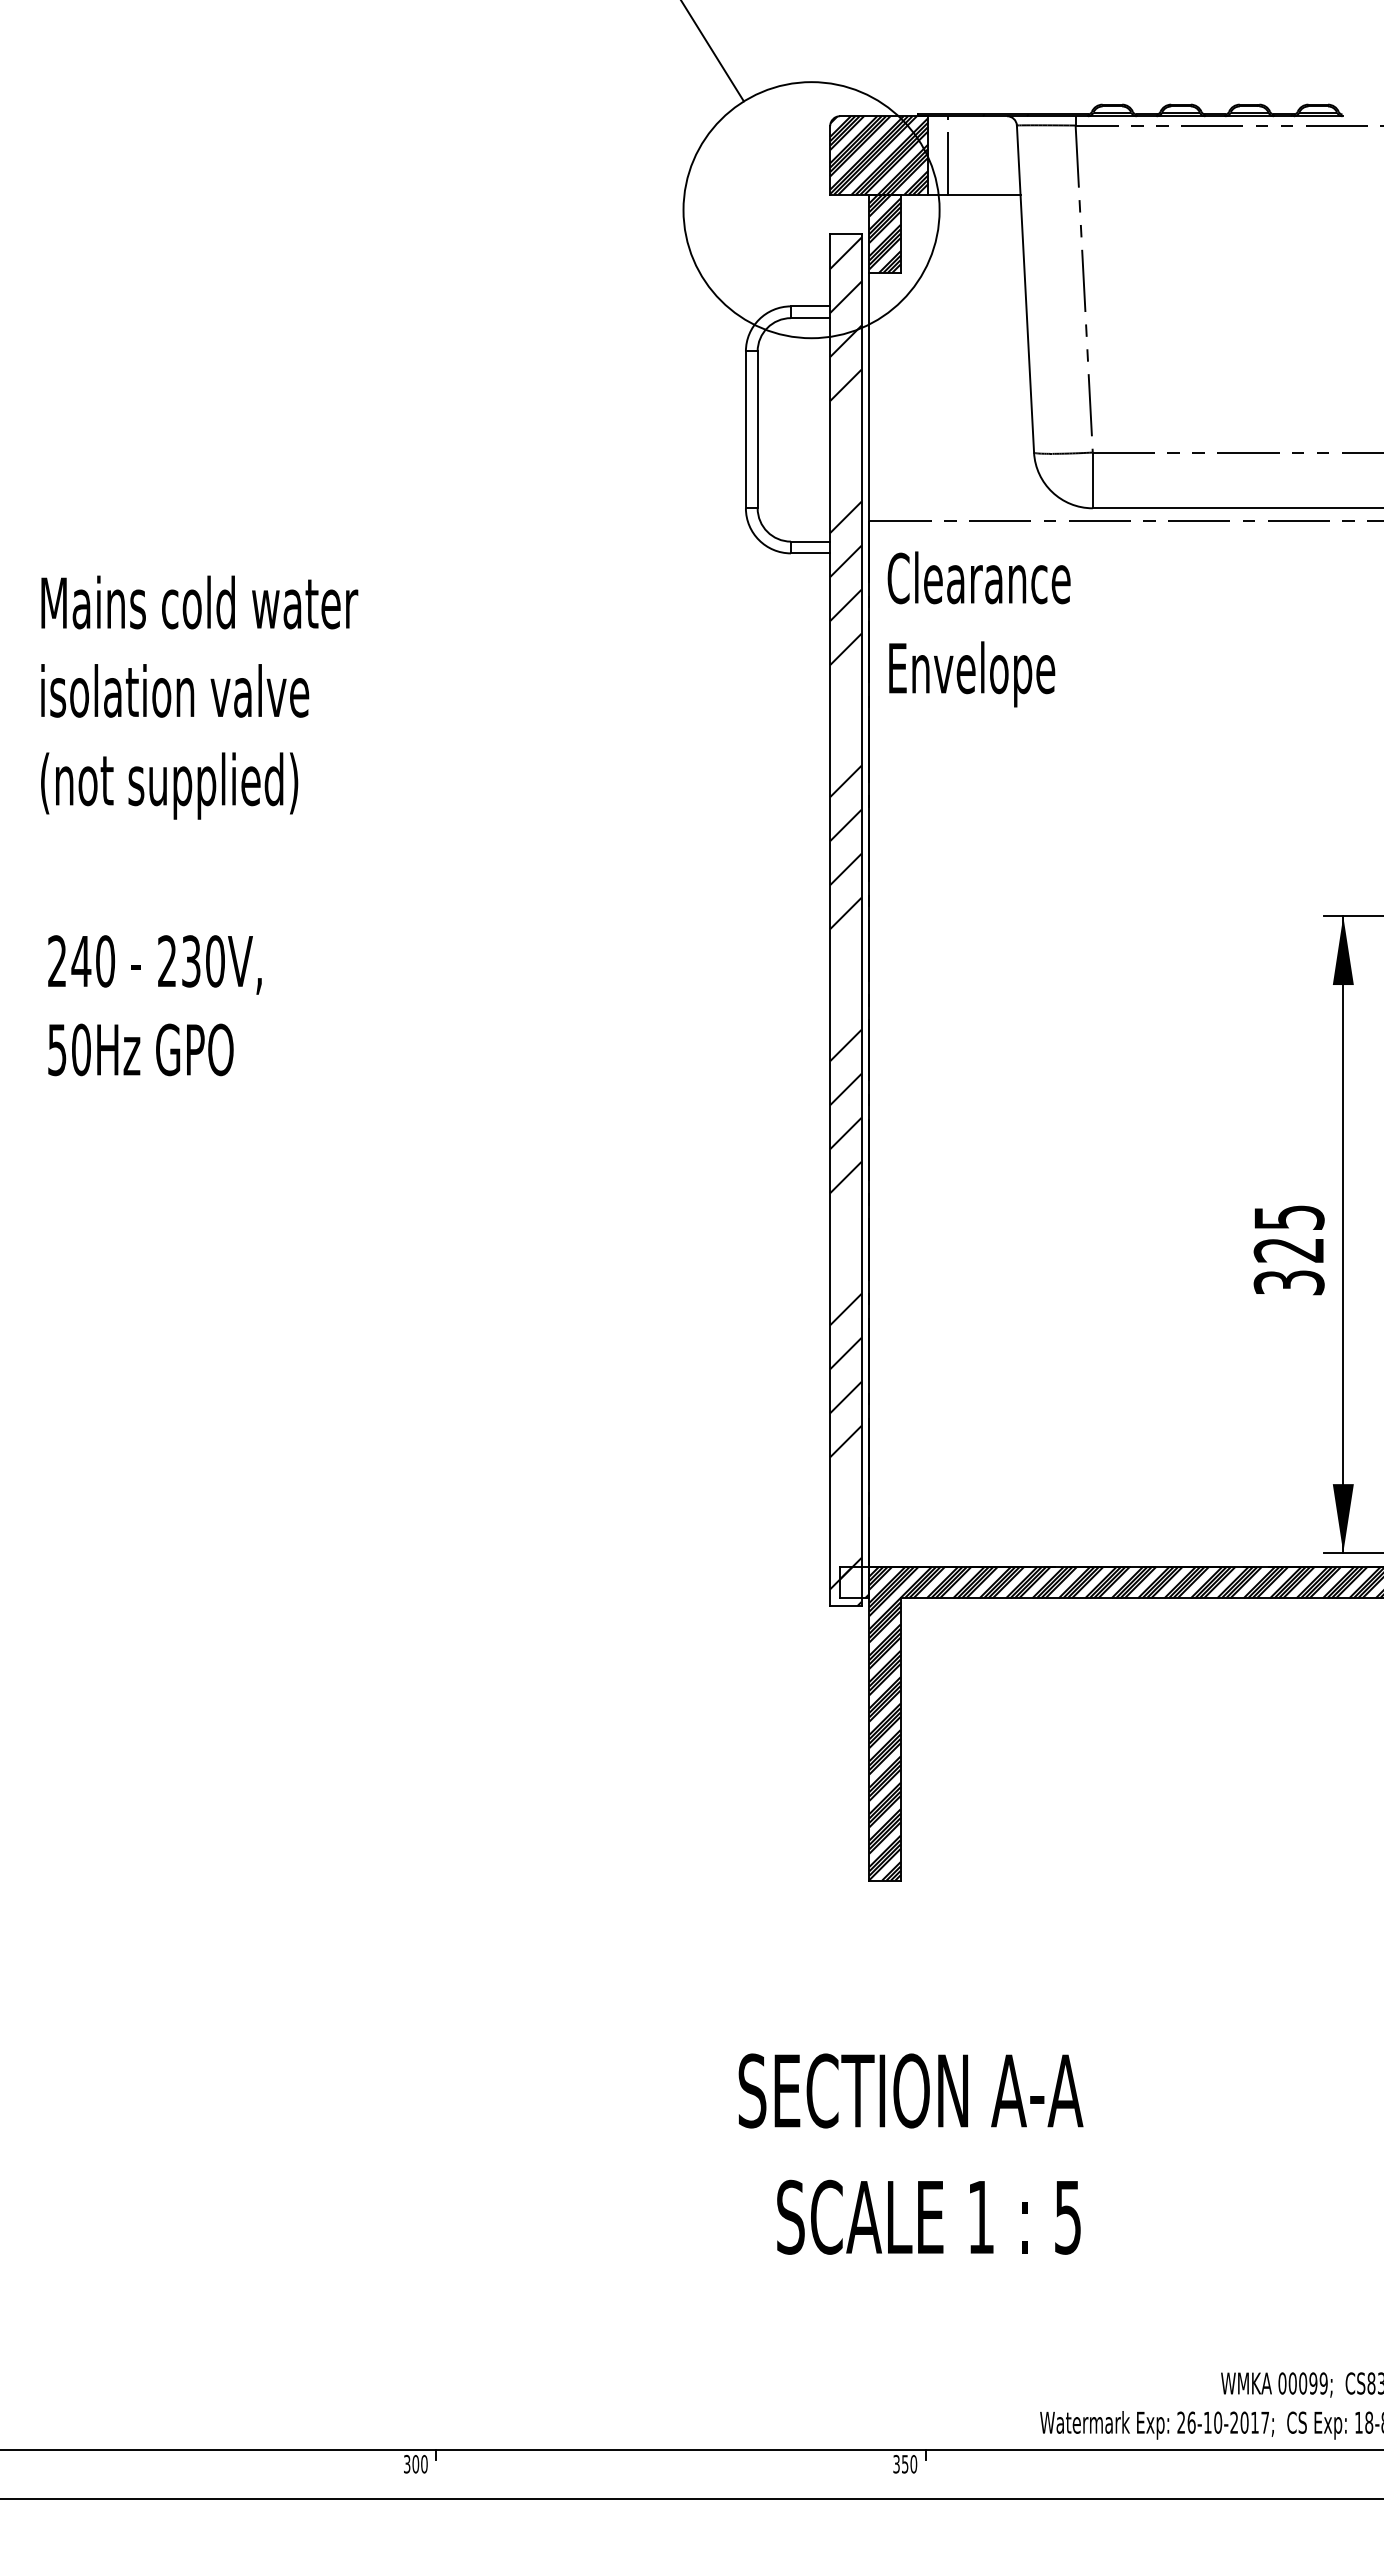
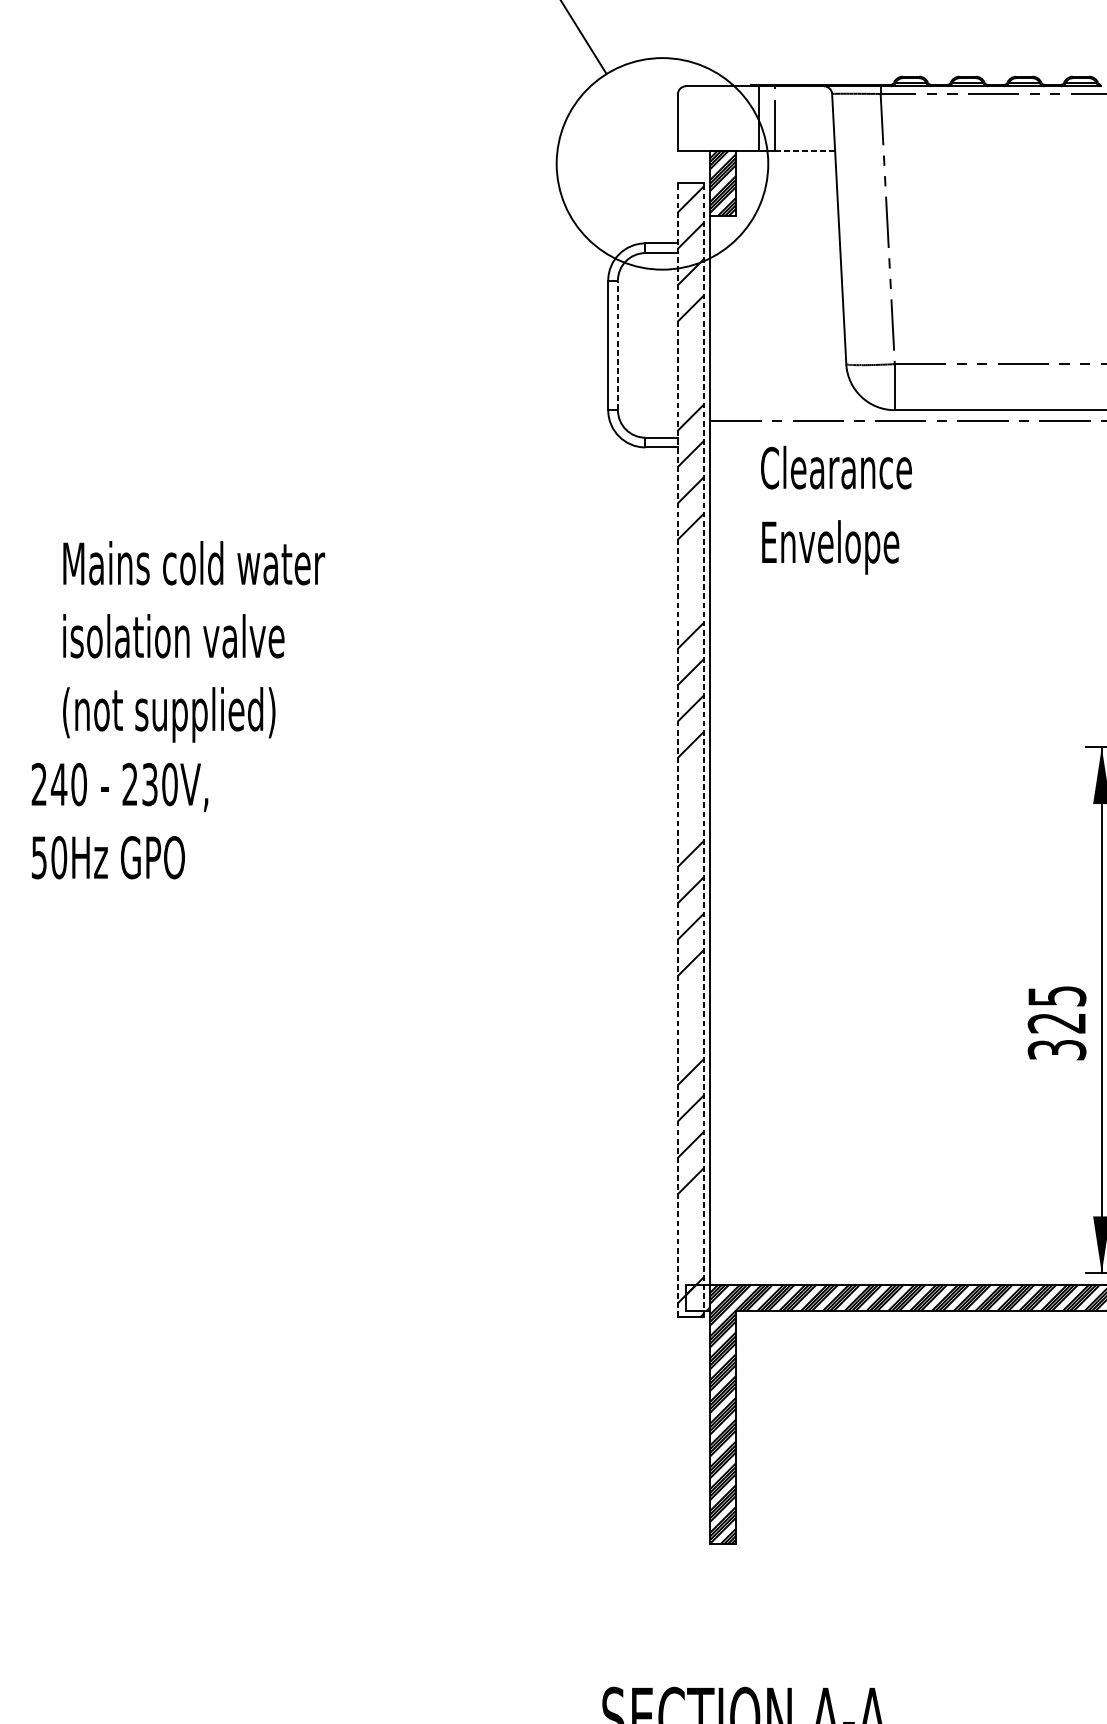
hatch: (879, 155) -> (718, 118), removed
line: (983, 194) -> (804, 150), solid -> dashed
line: (757, 429) -> (617, 345), solid -> dashed
text: (978, 629) -> (835, 510), moved
text: (199, 697) -> (193, 641), moved
line: (830, 919) -> (678, 749), solid -> dashed
line: (861, 919) -> (703, 749), solid -> dashed

